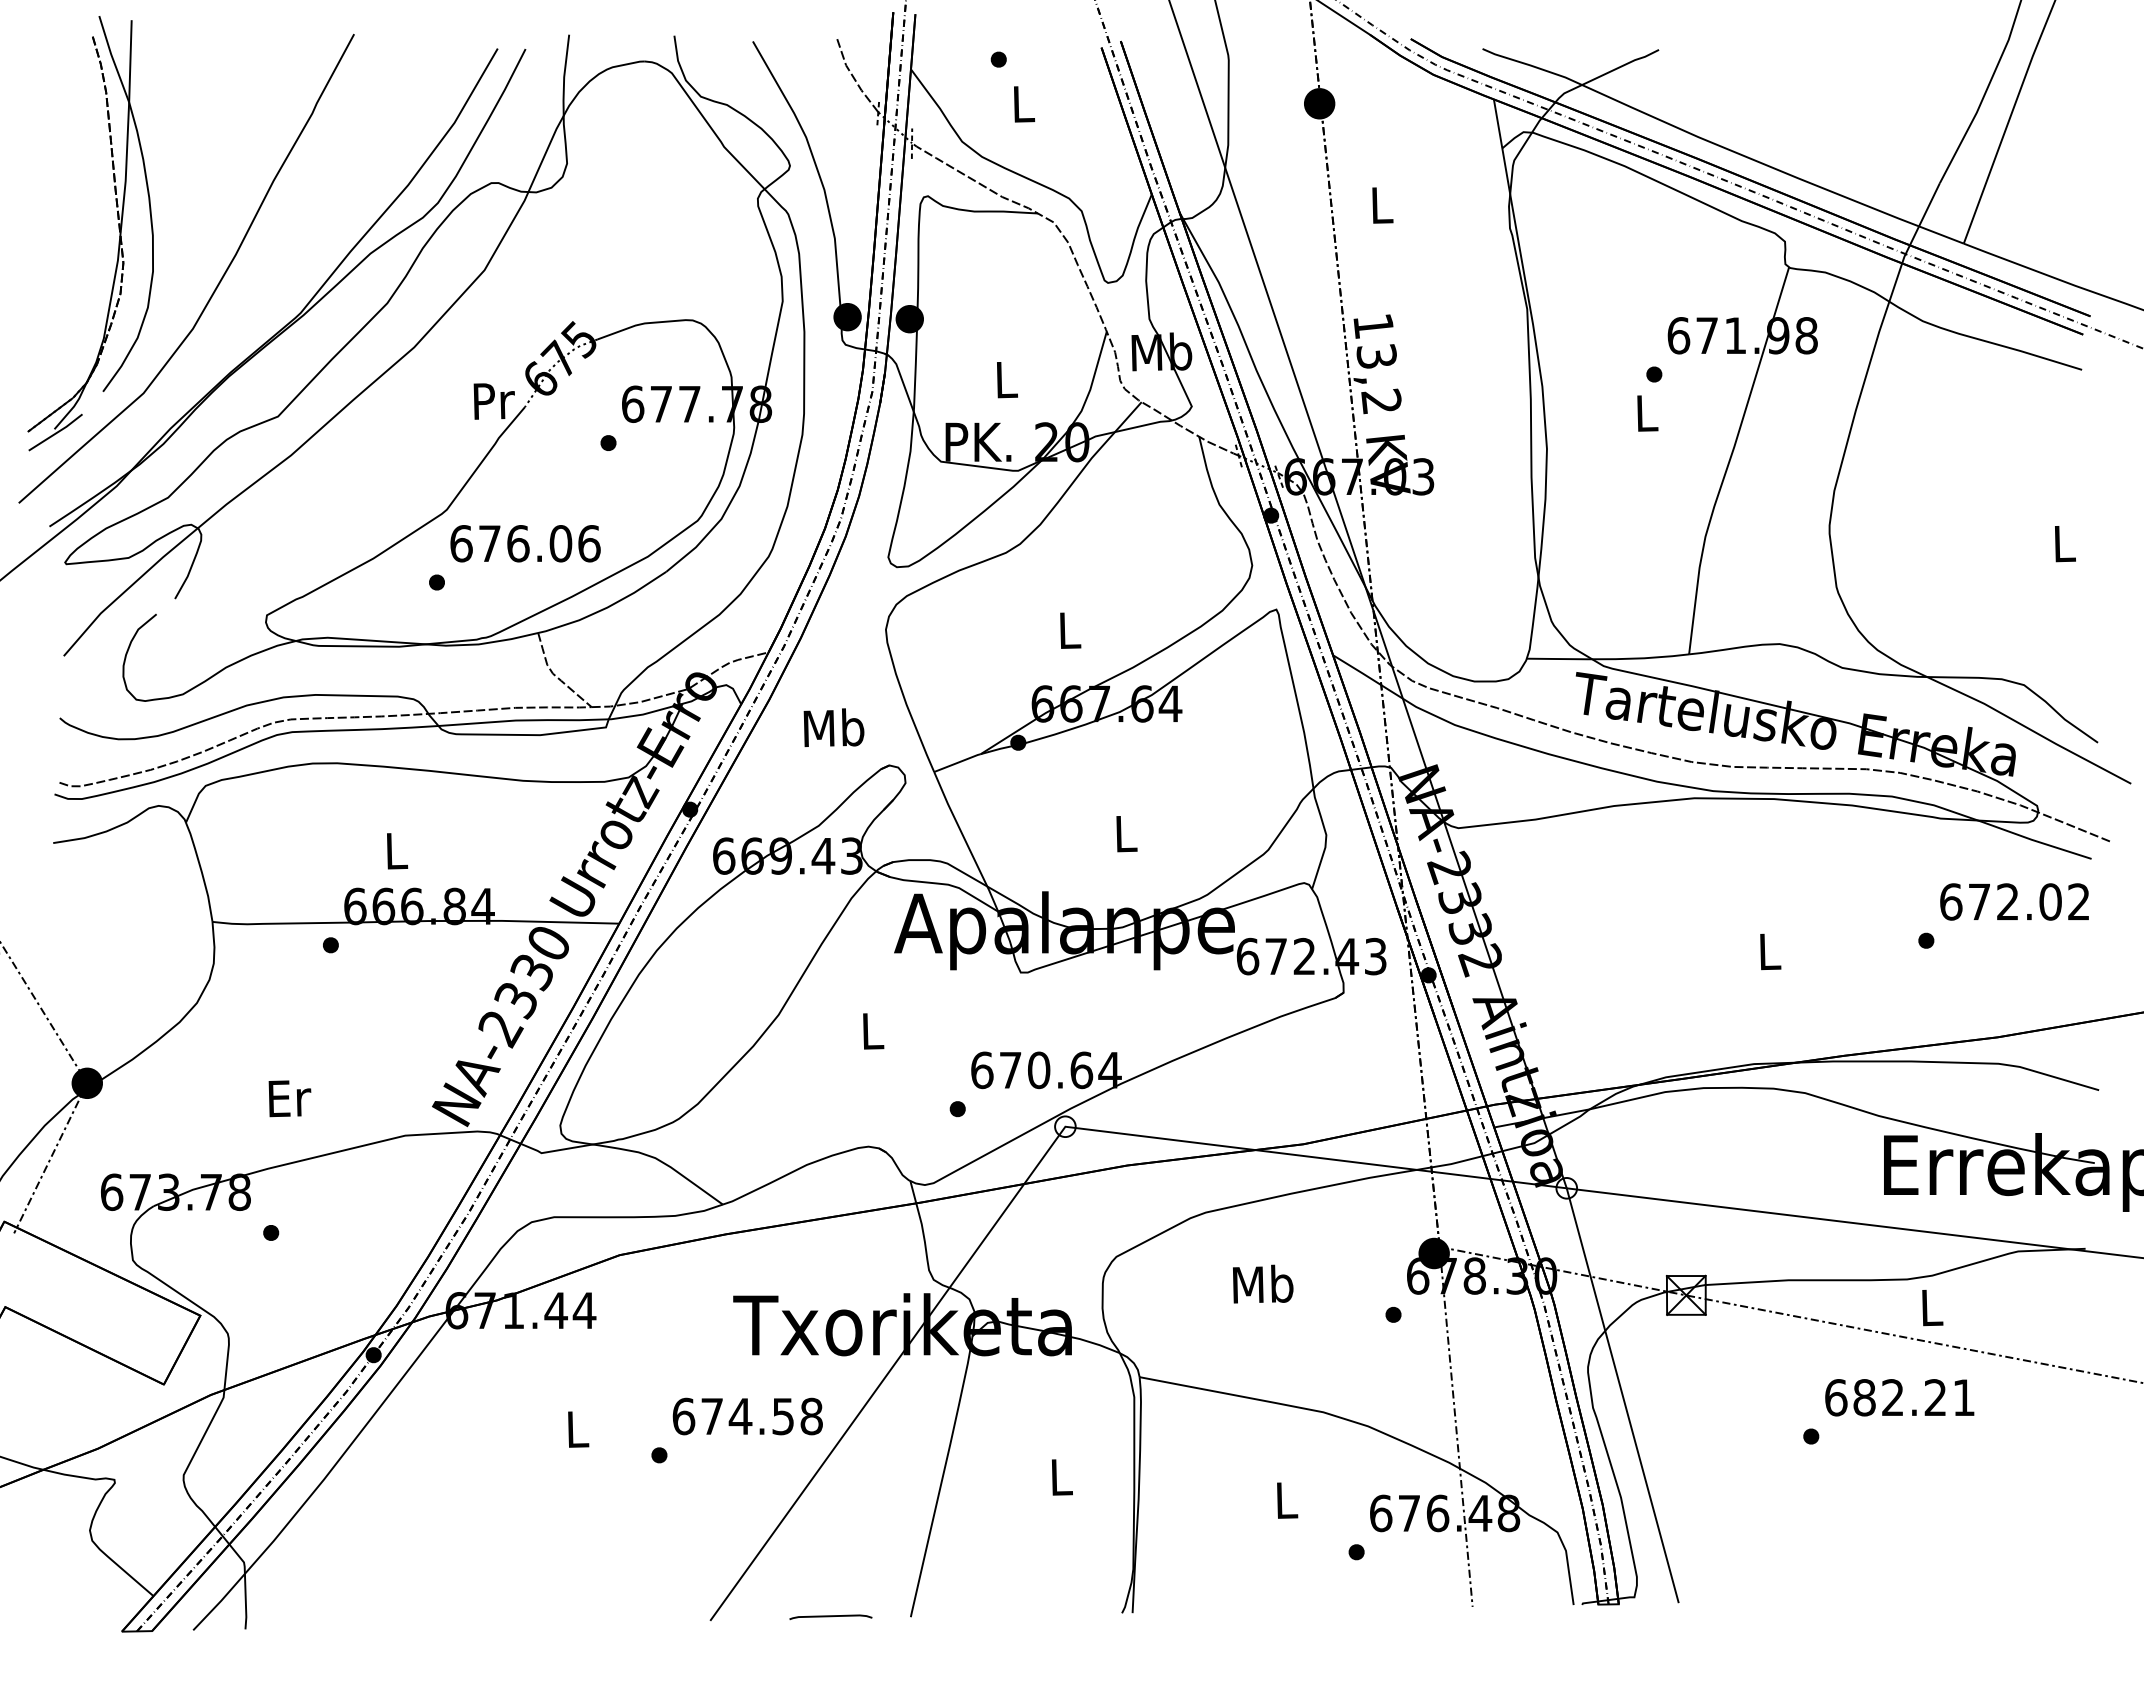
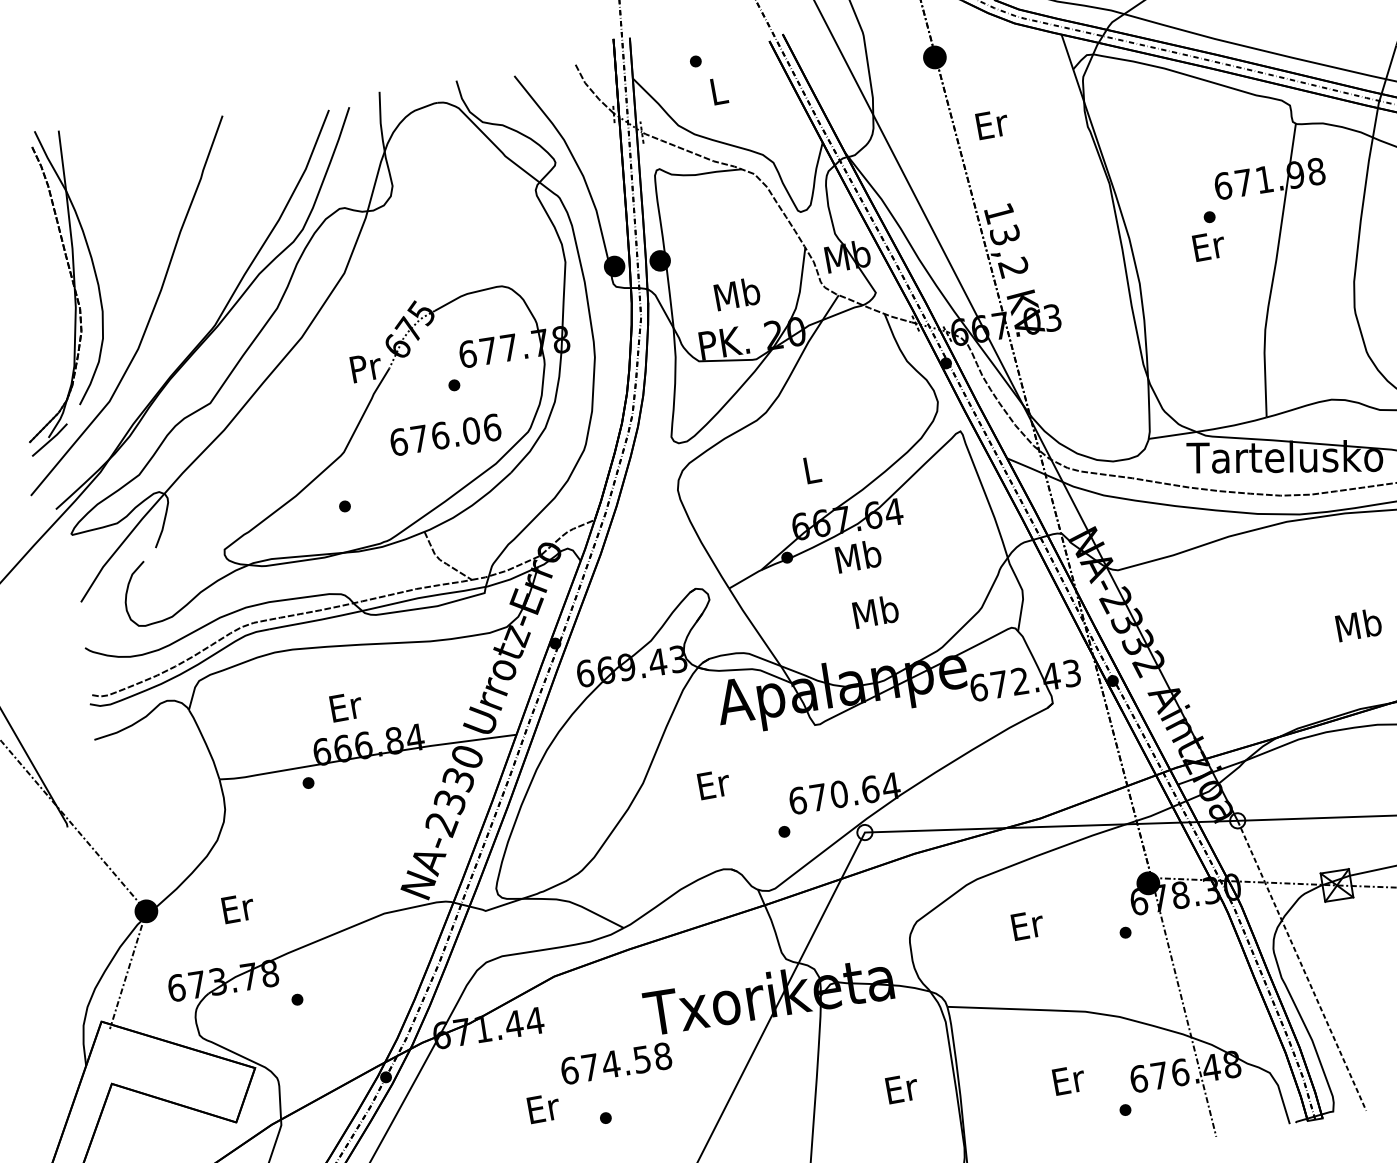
text: (1382, 205) -> (992, 124), L -> Er
text: (1006, 379) -> (737, 293), L -> Mb
text: (1647, 413) -> (1209, 246), L -> Er
text: (525, 543) -> (445, 434), moved
text: (833, 727) -> (858, 556), moved
text: (1125, 833) -> (875, 611), L -> Mb
text: (397, 851) -> (346, 707), L -> Er
text: (1769, 951) -> (1358, 625), L -> Mb
text: (873, 1031) -> (714, 784), L -> Er
text: (289, 1098) -> (238, 908), moved
text: (1263, 1283) -> (1027, 924), Mb -> Er
line: (1622, 1395) -> (1301, 965), solid -> dashed
text: (747, 1416) -> (616, 1063), moved
text: (578, 1429) -> (543, 1108), L -> Er
text: (1062, 1477) -> (902, 1088), L -> Er
text: (1287, 1500) -> (1069, 1080), L -> Er

